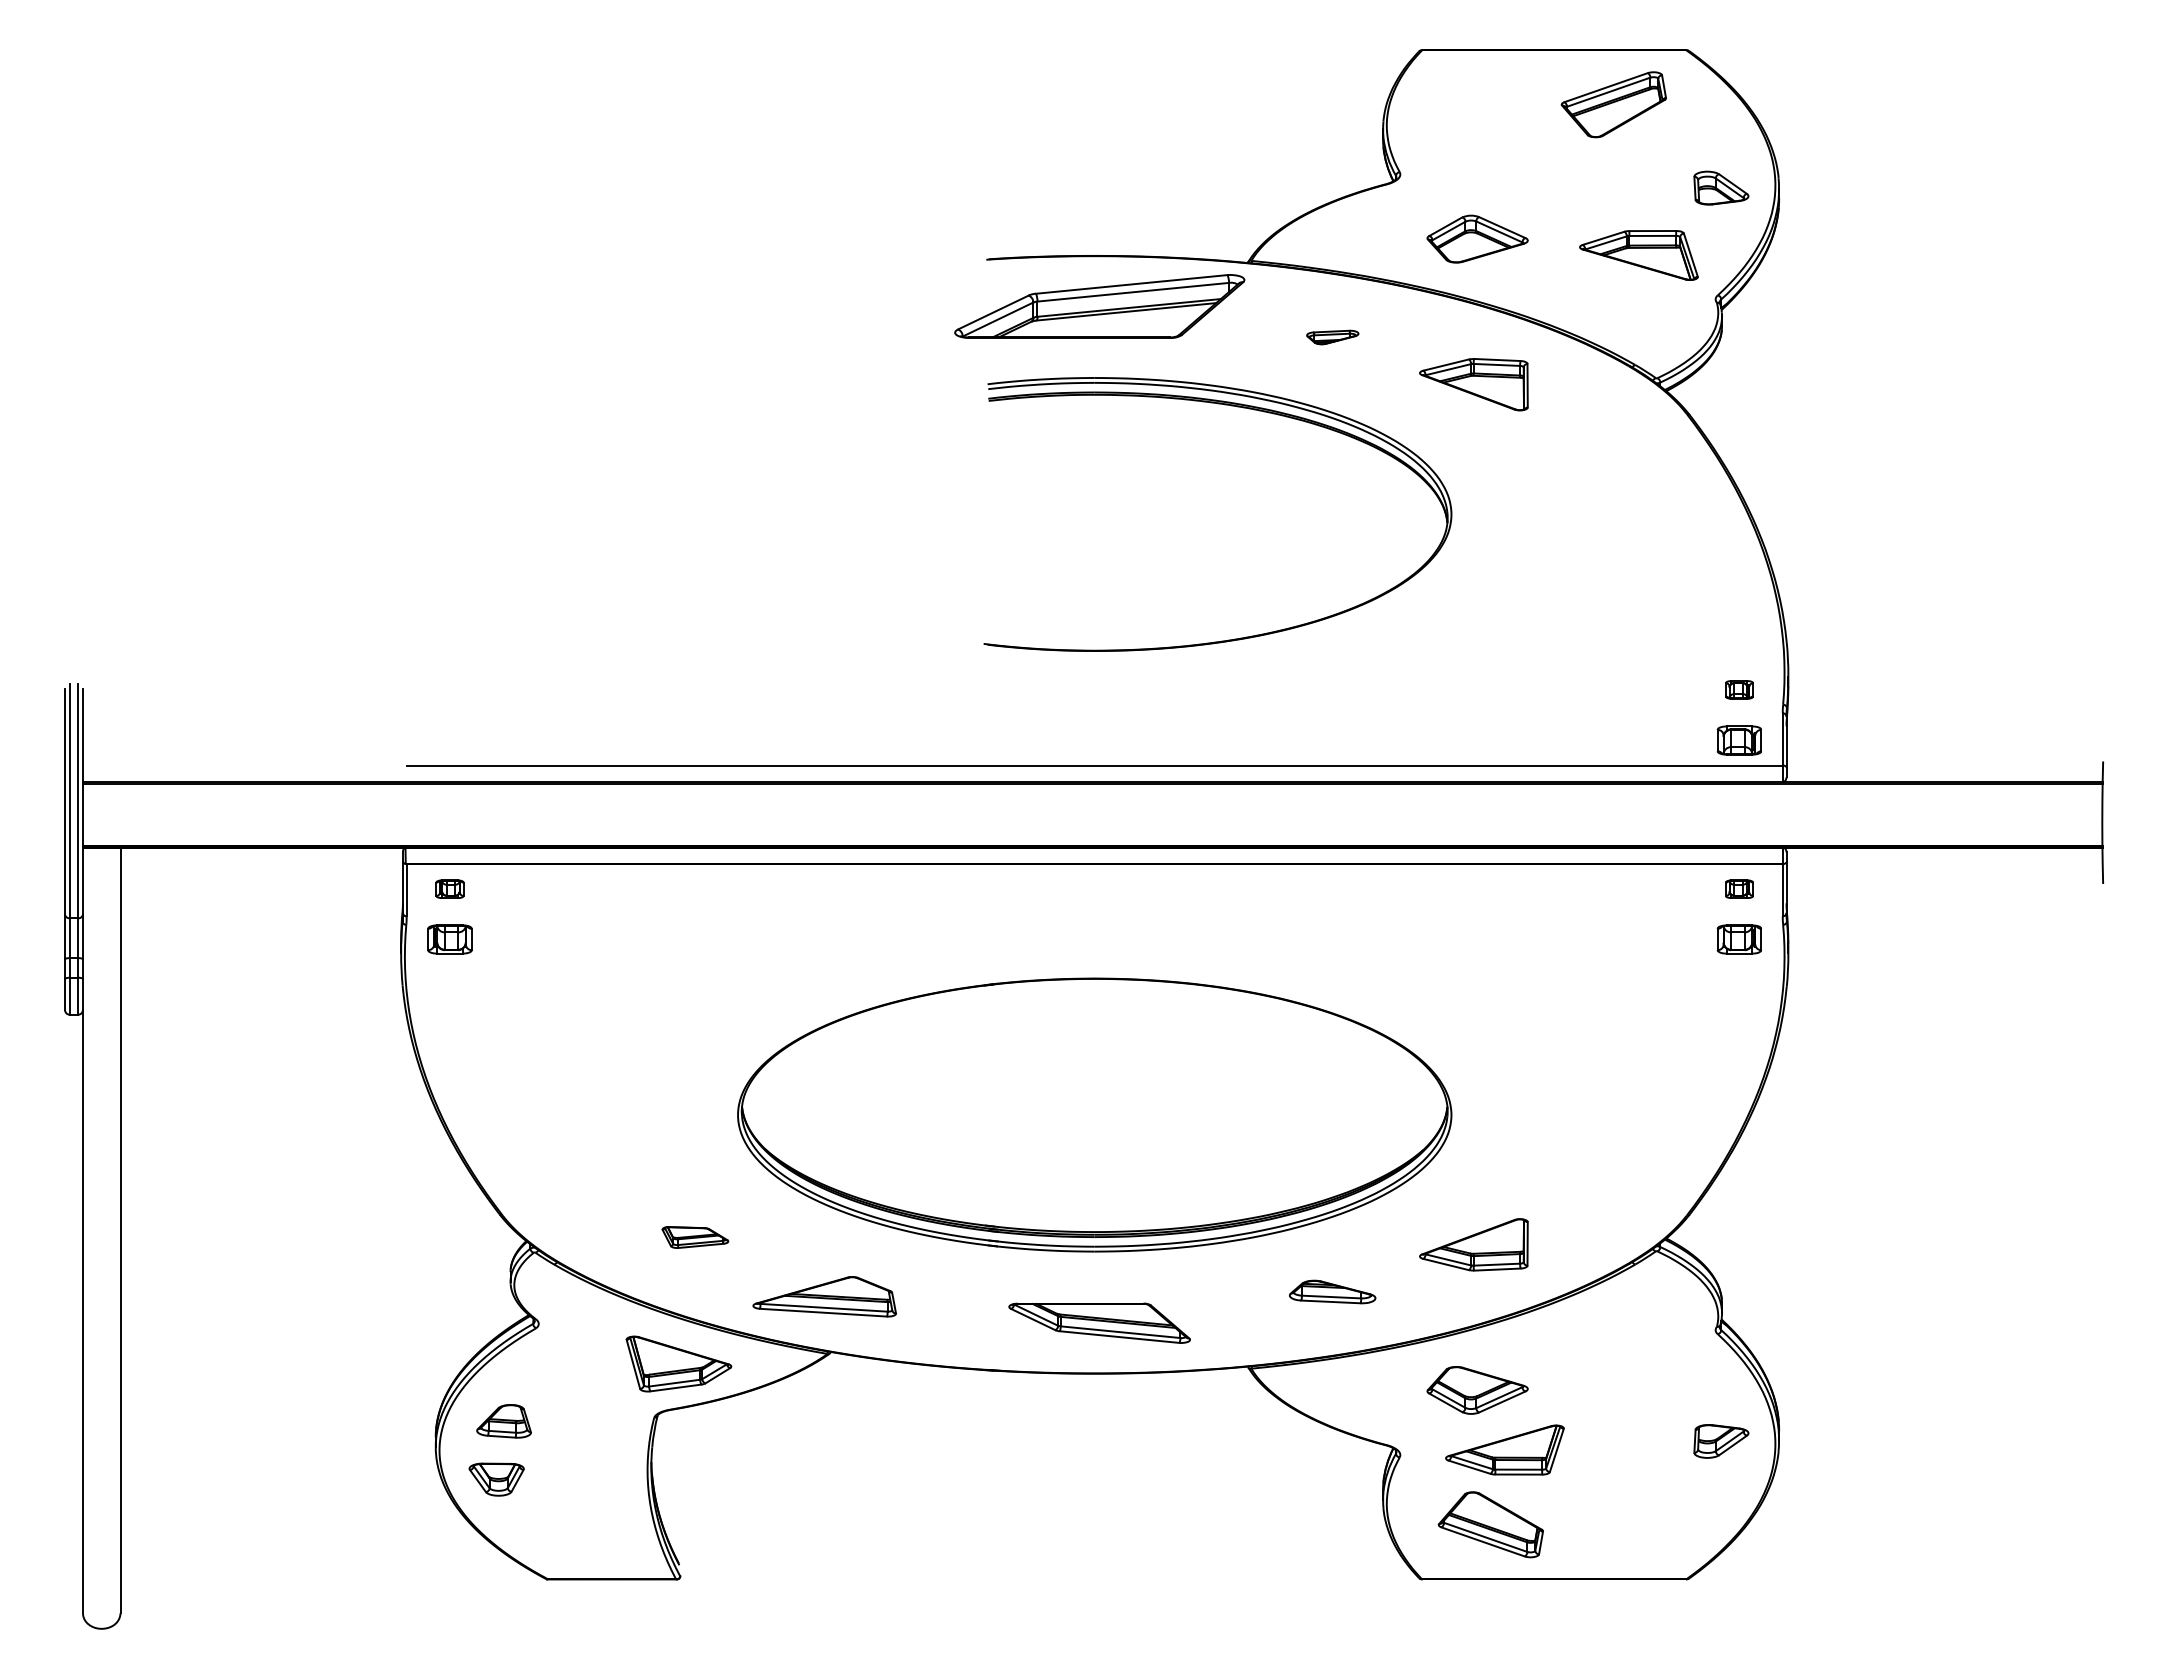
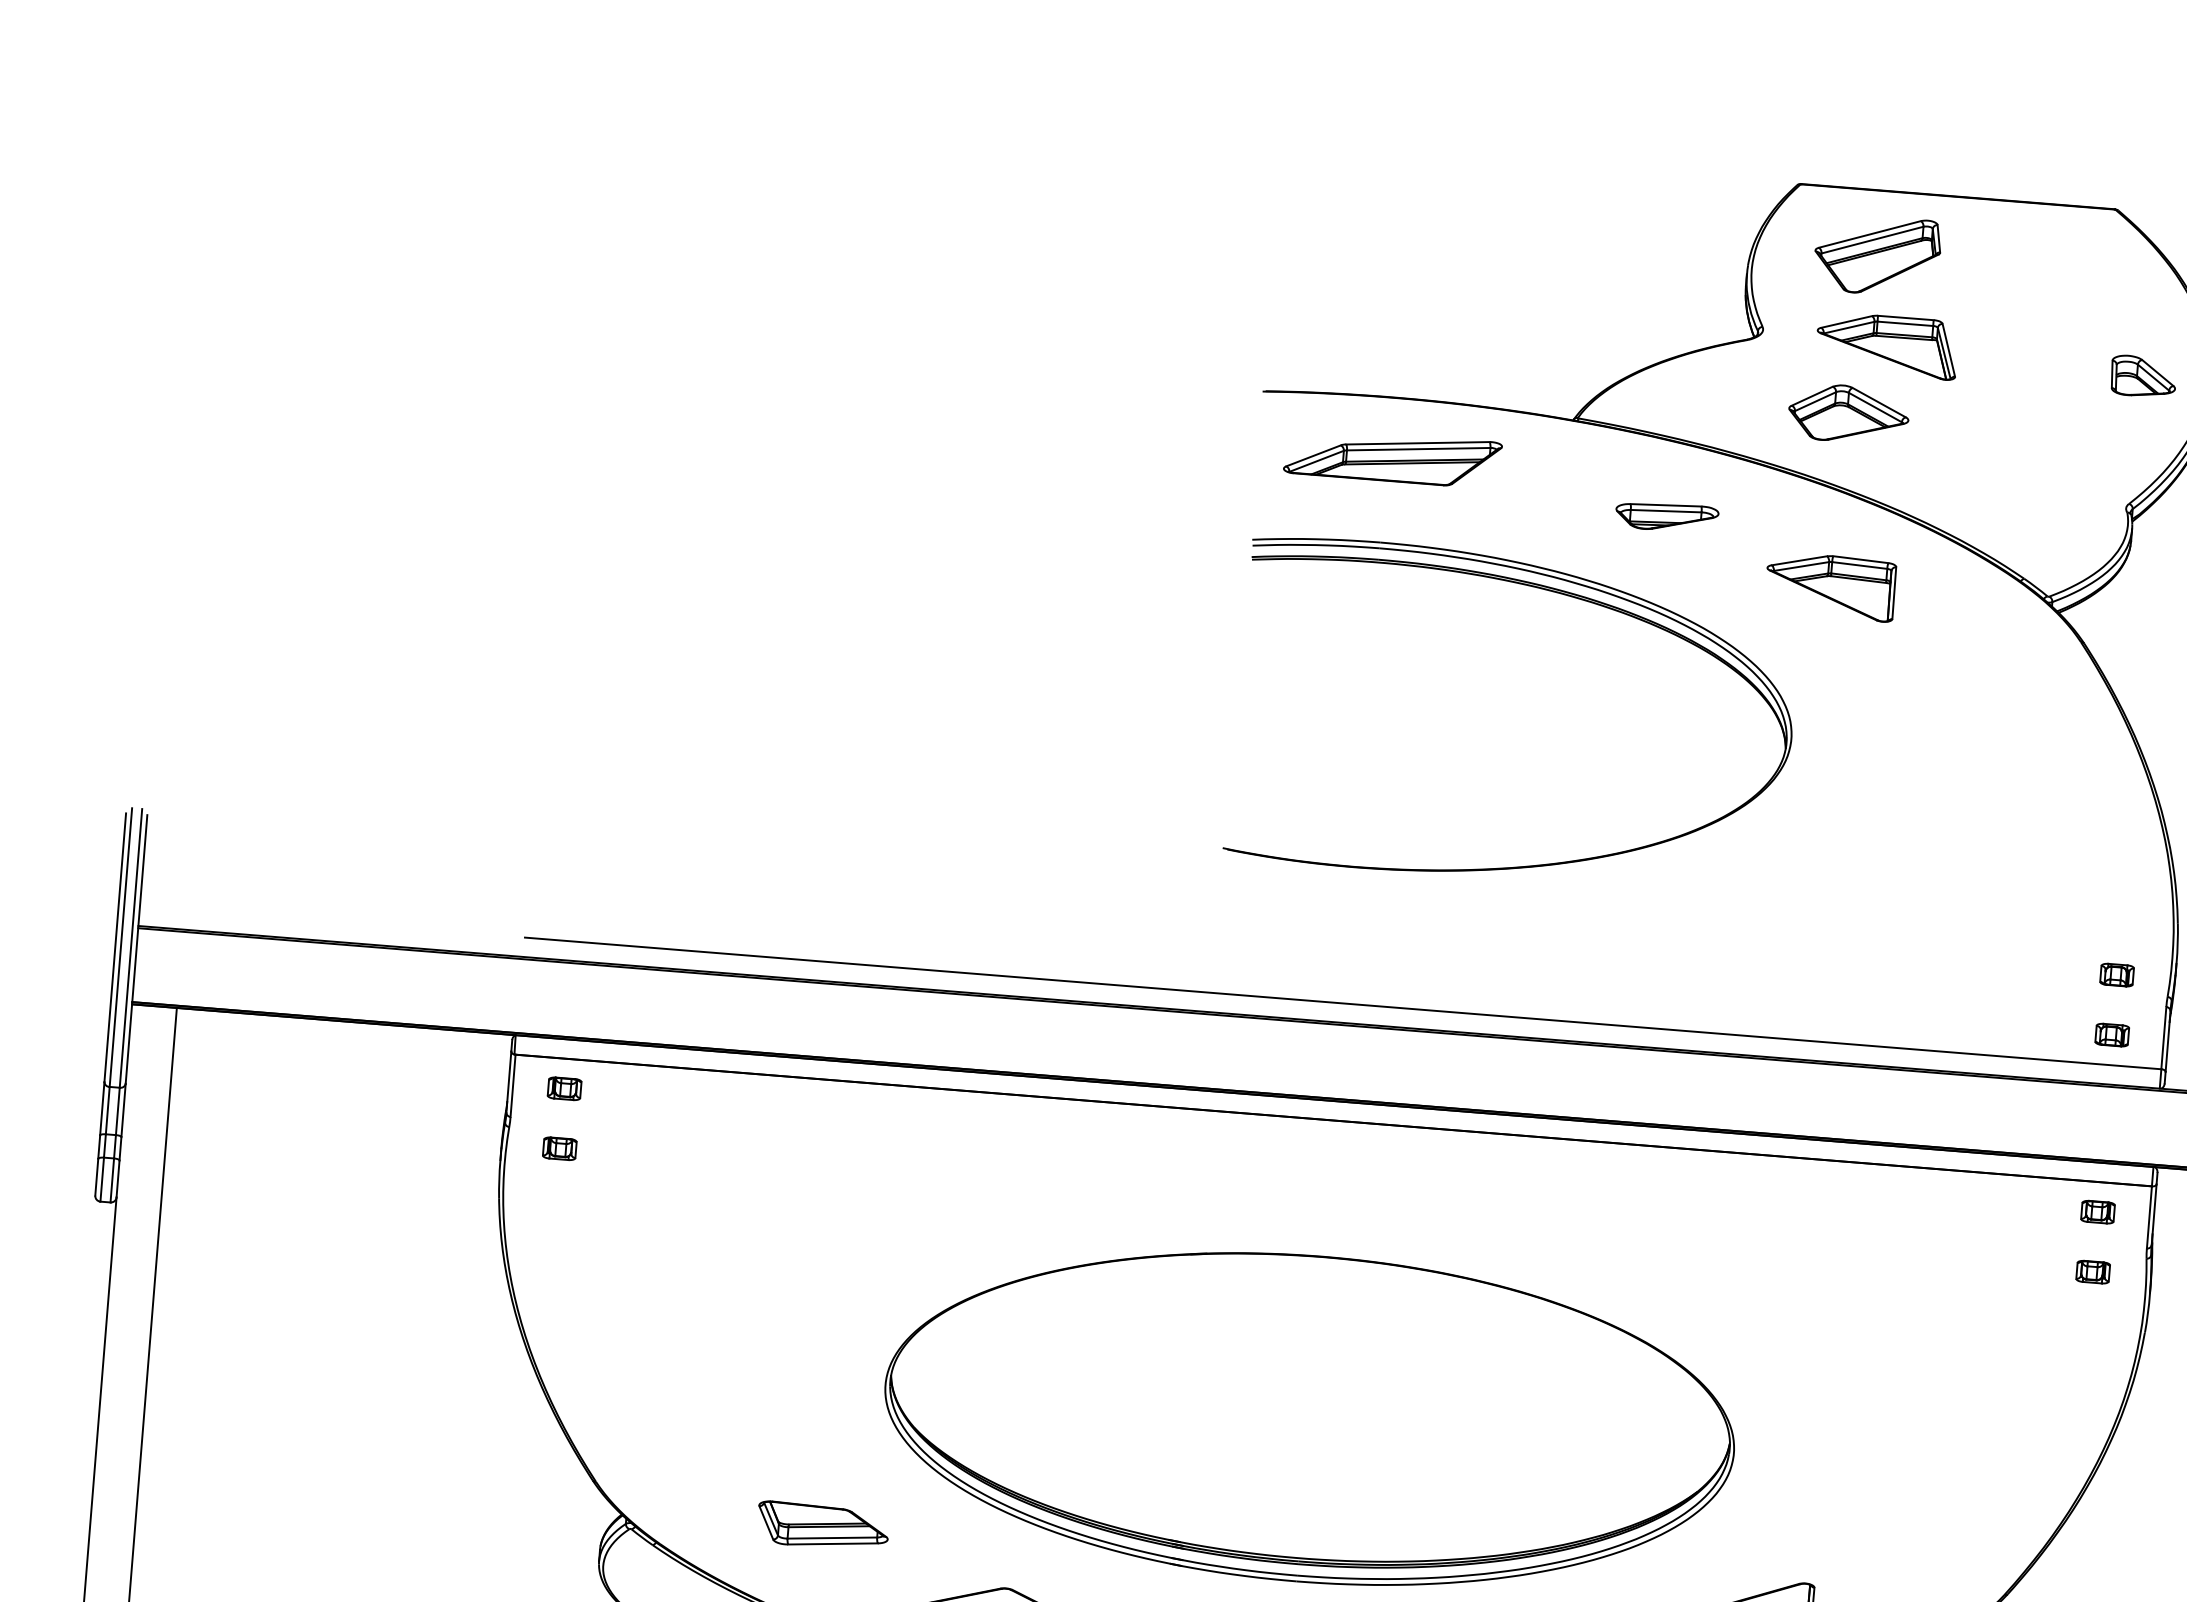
part: (1613, 104) -> (1877, 255), moved
part: (1638, 255) -> (1886, 345), moved
part: (1099, 305) -> (1392, 456), size x0.62
part: (1332, 337) -> (1666, 517), size x1.67
part: (1739, 739) -> (2112, 1034), size x0.62
part: (449, 939) -> (559, 1148), size x0.62
part: (1739, 939) -> (2093, 1271), size x0.62
part: (695, 1237) -> (823, 1526), size x1.67

